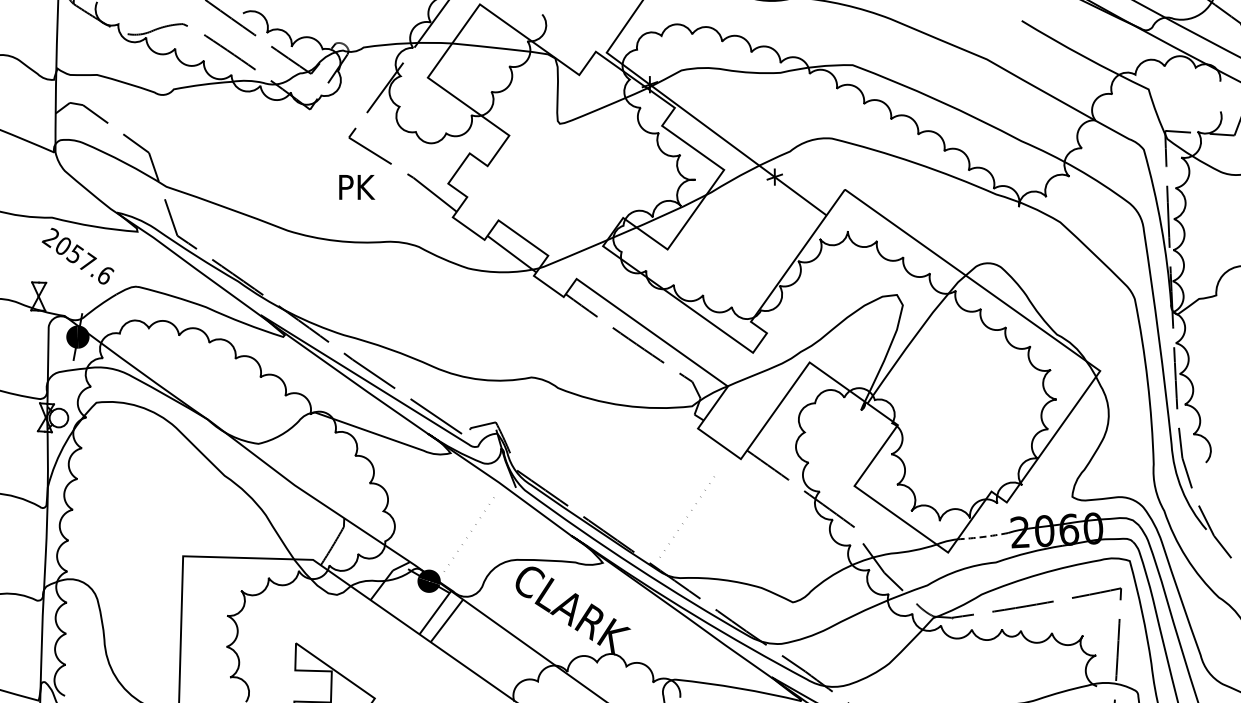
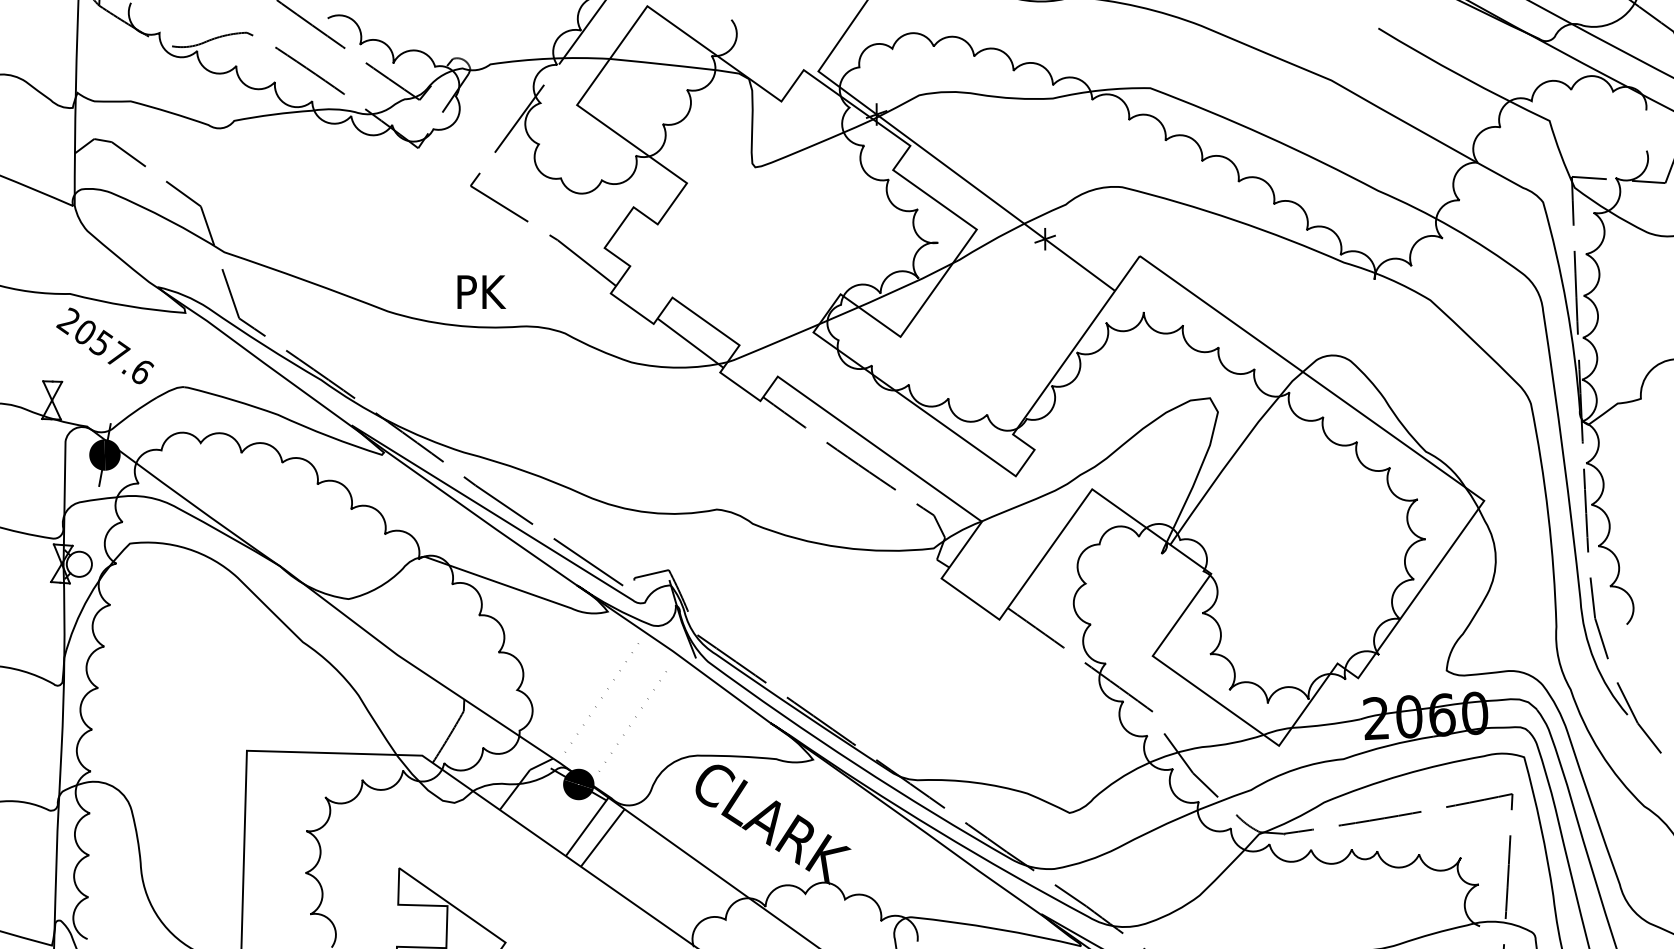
text: (357, 187) -> (482, 292), moved
line: (686, 516) -> (600, 697), moved
line: (983, 537) -> (1326, 725), dashed -> solid

